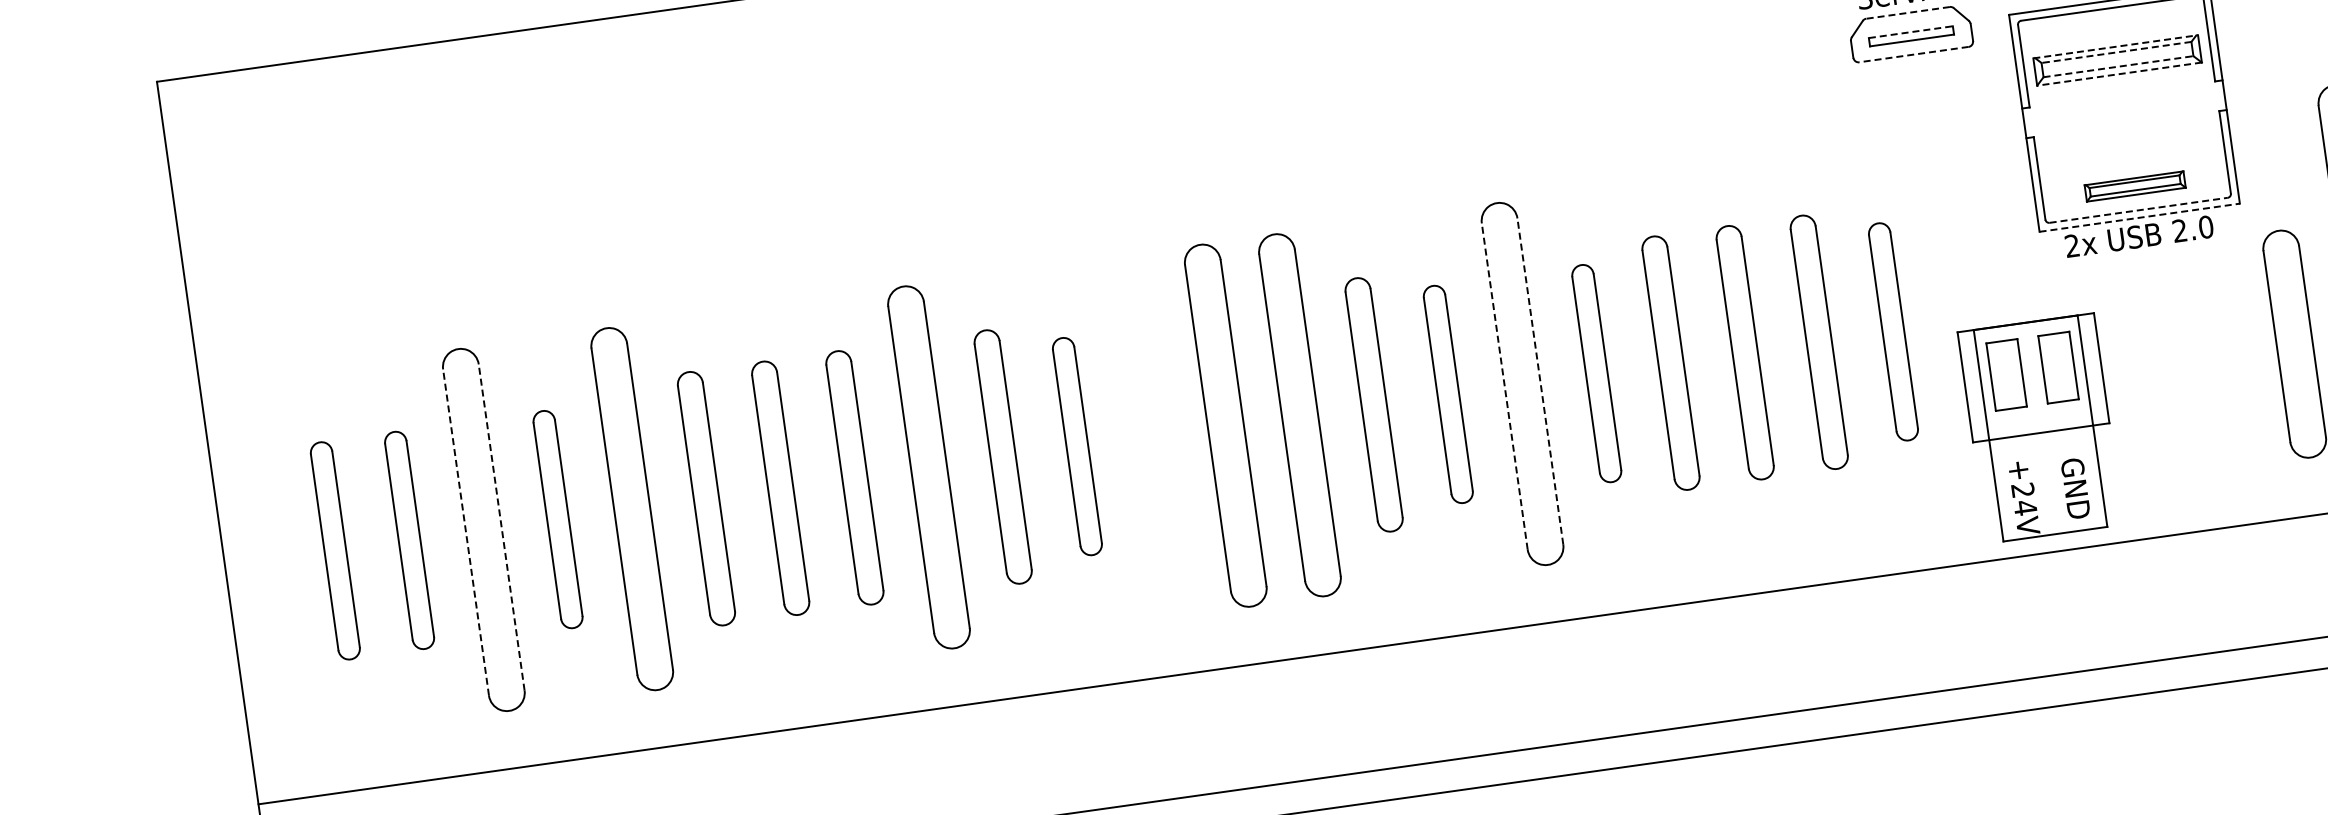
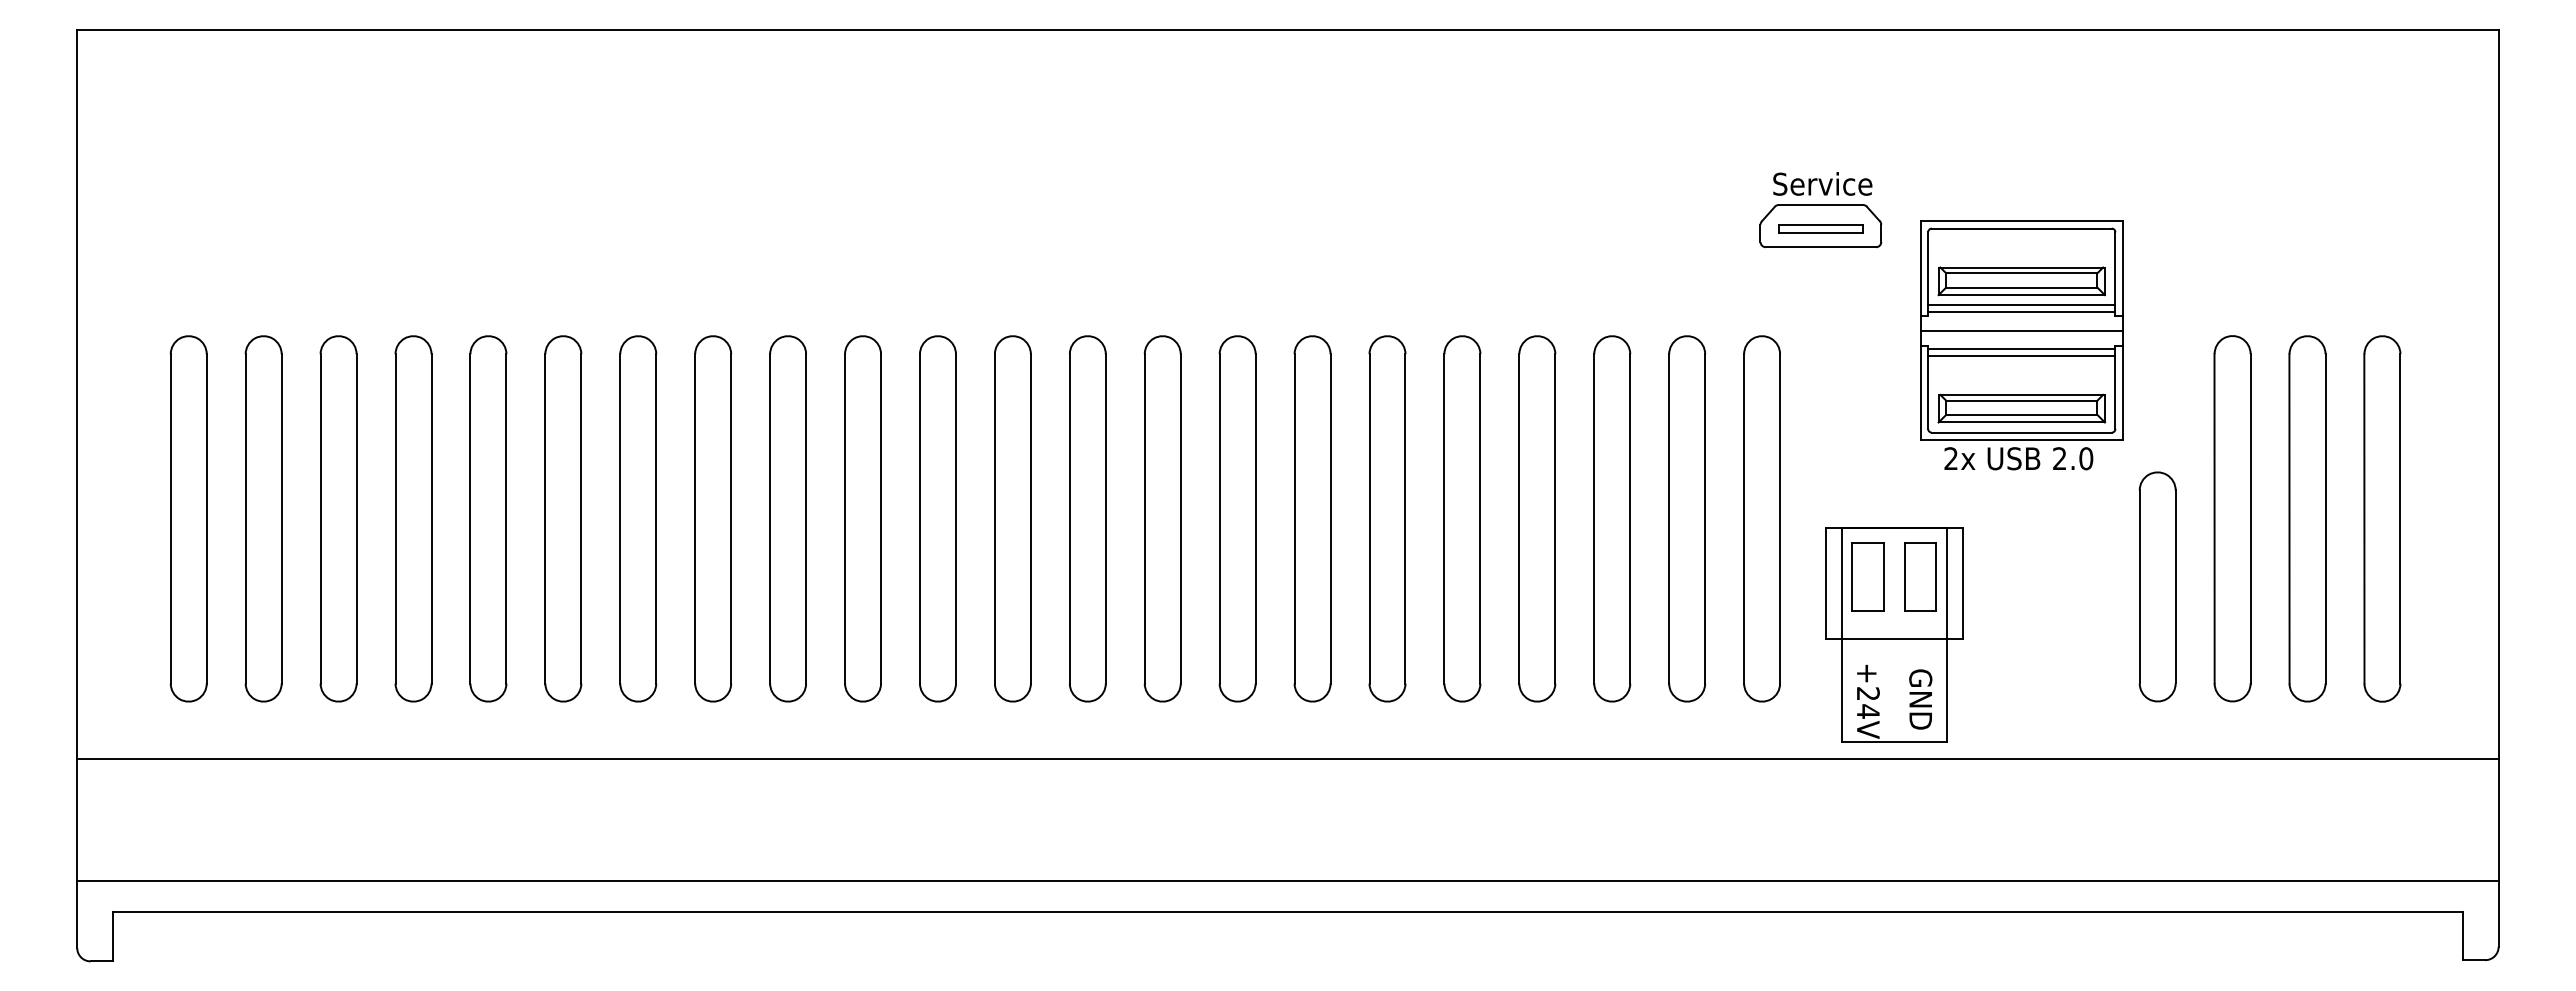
line: (1907, 13) -> (1820, 205), dashed -> solid
line: (1911, 32) -> (1821, 224), dashed -> solid
line: (2116, 46) -> (2022, 267), dashed -> solid
line: (2116, 52) -> (2021, 273), dashed -> solid
line: (1913, 54) -> (1820, 247), dashed -> solid
line: (2118, 66) -> (2021, 287), dashed -> solid
line: (2119, 74) -> (2021, 295), dashed -> solid
line: (2120, 84) -> (2021, 305), added
line: (2121, 91) -> (2021, 312), added
line: (2124, 109) -> (2021, 330), added
line: (2126, 128) -> (2021, 349), added
line: (2127, 133) -> (2021, 355), added
part: (2135, 186) -> (2021, 408), size x1.67
line: (2138, 210) -> (2021, 432), dashed -> solid
line: (2140, 217) -> (2022, 440), dashed -> solid
part: (1892, 331) -> (1761, 518), size x1.67
part: (1818, 341) -> (1686, 518), size x1.43
part: (1745, 352) -> (1612, 518), size x1.43
part: (1671, 362) -> (1537, 518), size x1.43
part: (1596, 373) -> (1462, 518), size x1.67
line: (1540, 381) -> (1405, 518), dashed -> solid
line: (1504, 386) -> (1369, 518), dashed -> solid
part: (1448, 394) -> (1312, 518), size x1.67
part: (1373, 404) -> (1237, 518), size x1.43
part: (1151, 435) -> (1012, 518), added
part: (1076, 446) -> (937, 518), size x1.67
part: (1002, 456) -> (862, 518), size x1.43
part: (855, 477) -> (713, 518), size x1.43
part: (780, 487) -> (638, 518), size x1.43
part: (706, 498) -> (563, 518), size x1.43
part: (557, 519) -> (413, 518), size x1.67
line: (501, 527) -> (356, 518), dashed -> solid
line: (465, 532) -> (320, 518), dashed -> solid
part: (409, 540) -> (263, 518), size x1.67
part: (335, 550) -> (188, 518), size x1.67

